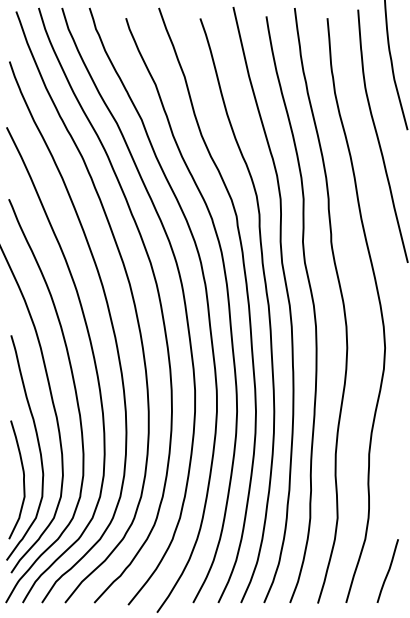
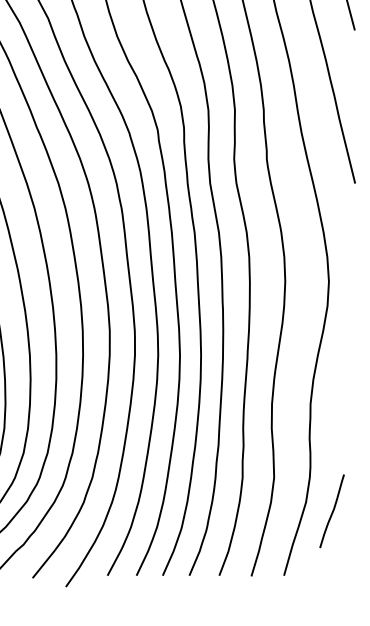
line: (388, 570) -> (332, 510), moved

